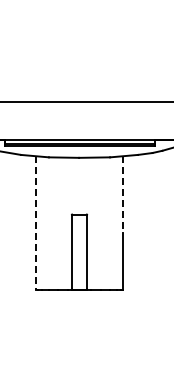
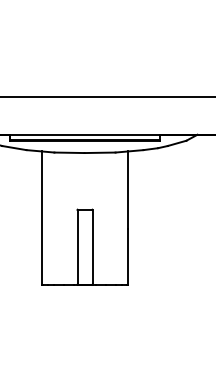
line: (123, 195) -> (128, 190), dashed -> solid
line: (36, 223) -> (41, 218), dashed -> solid

